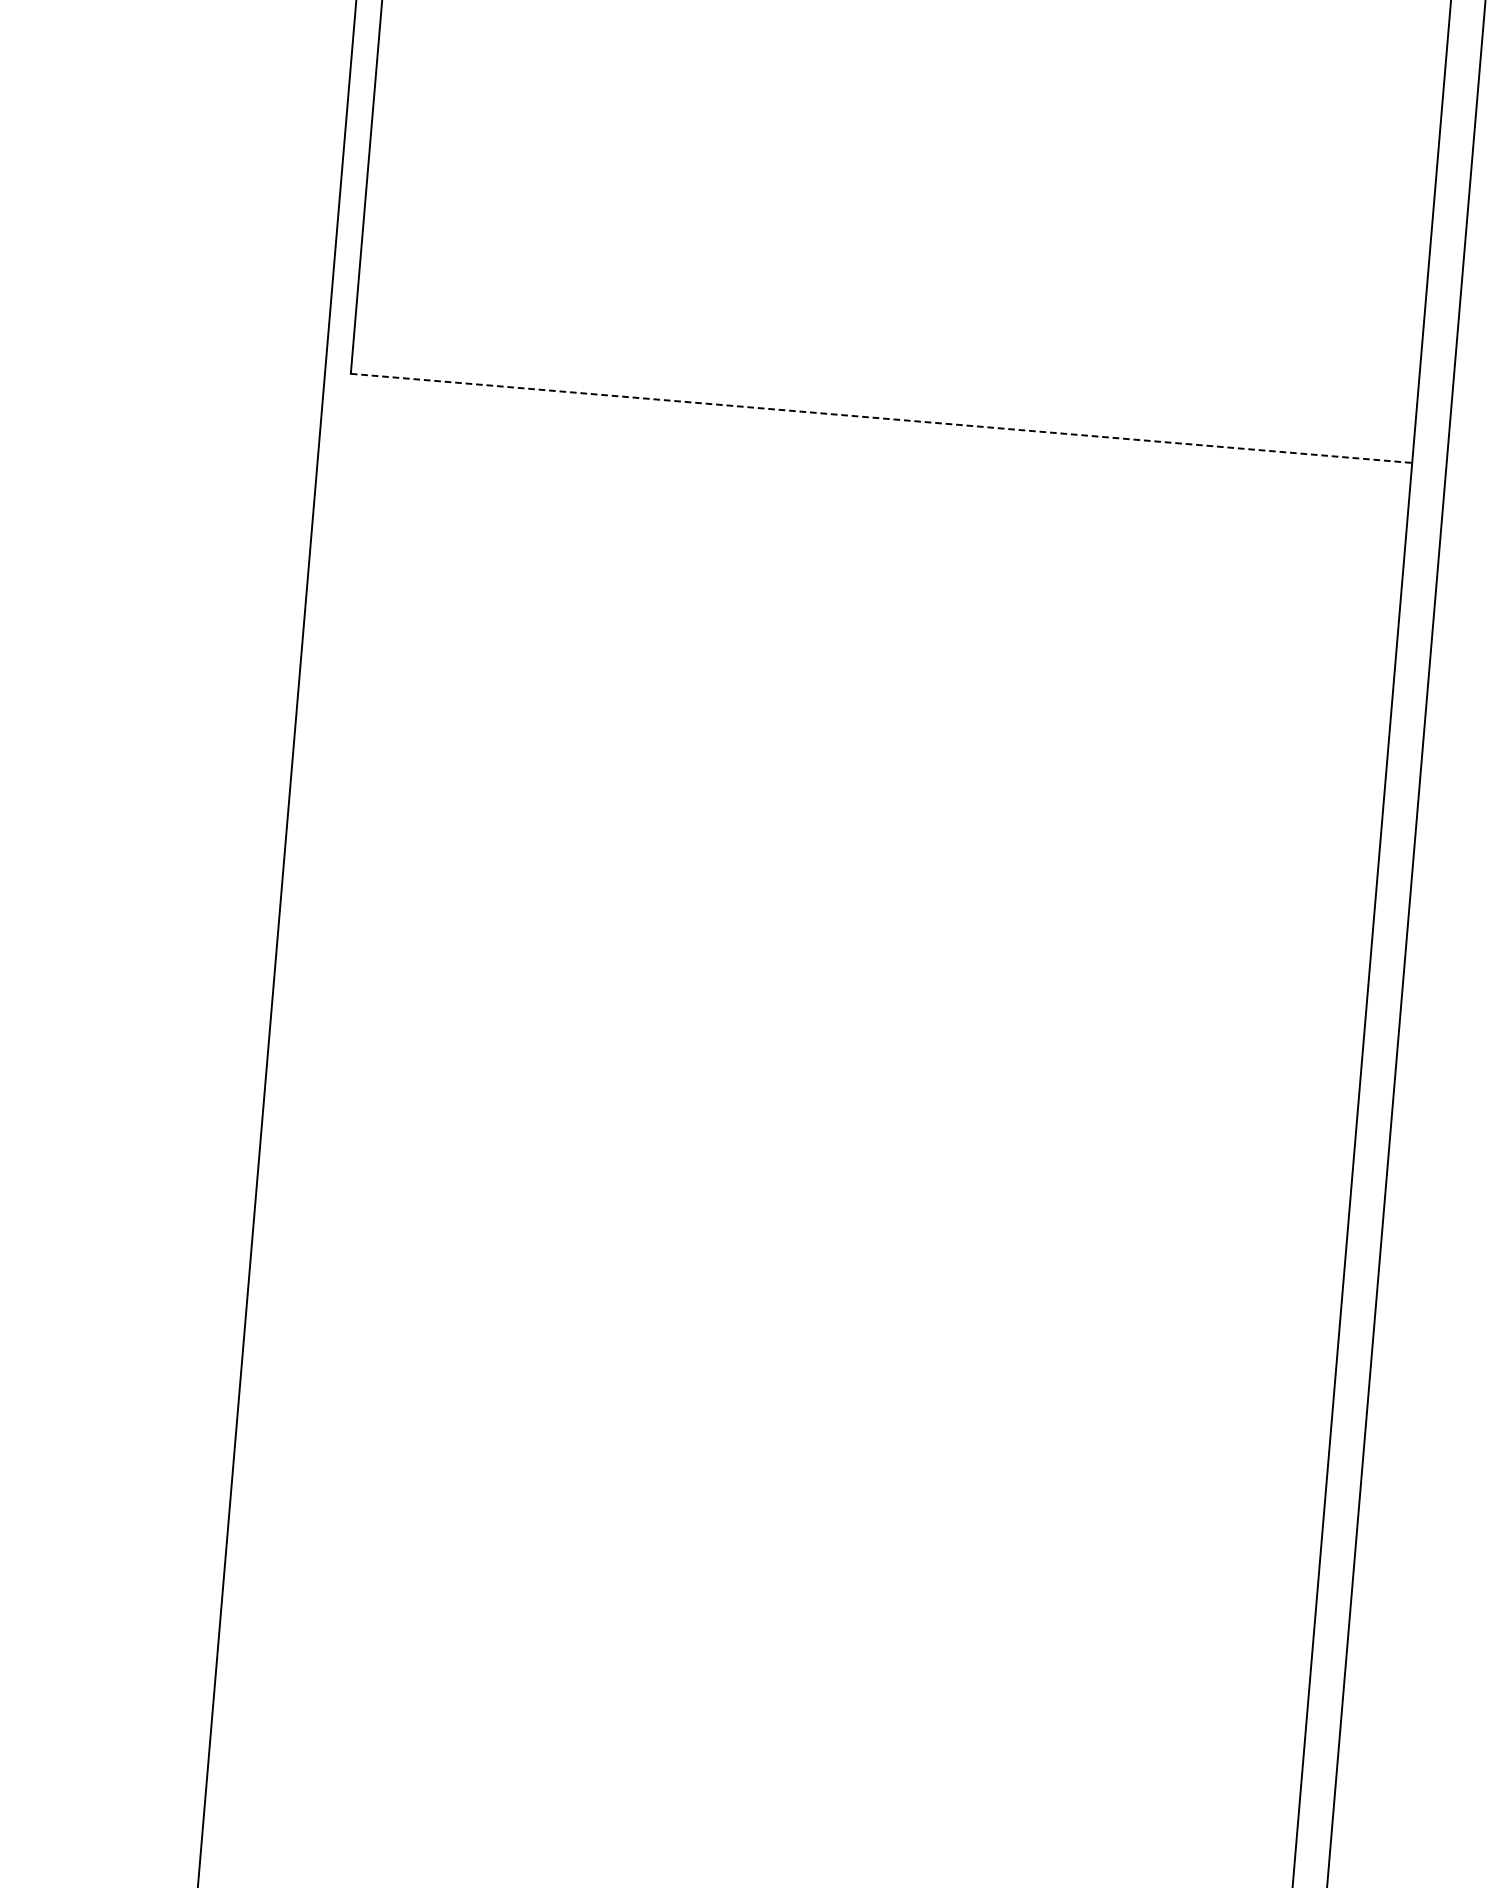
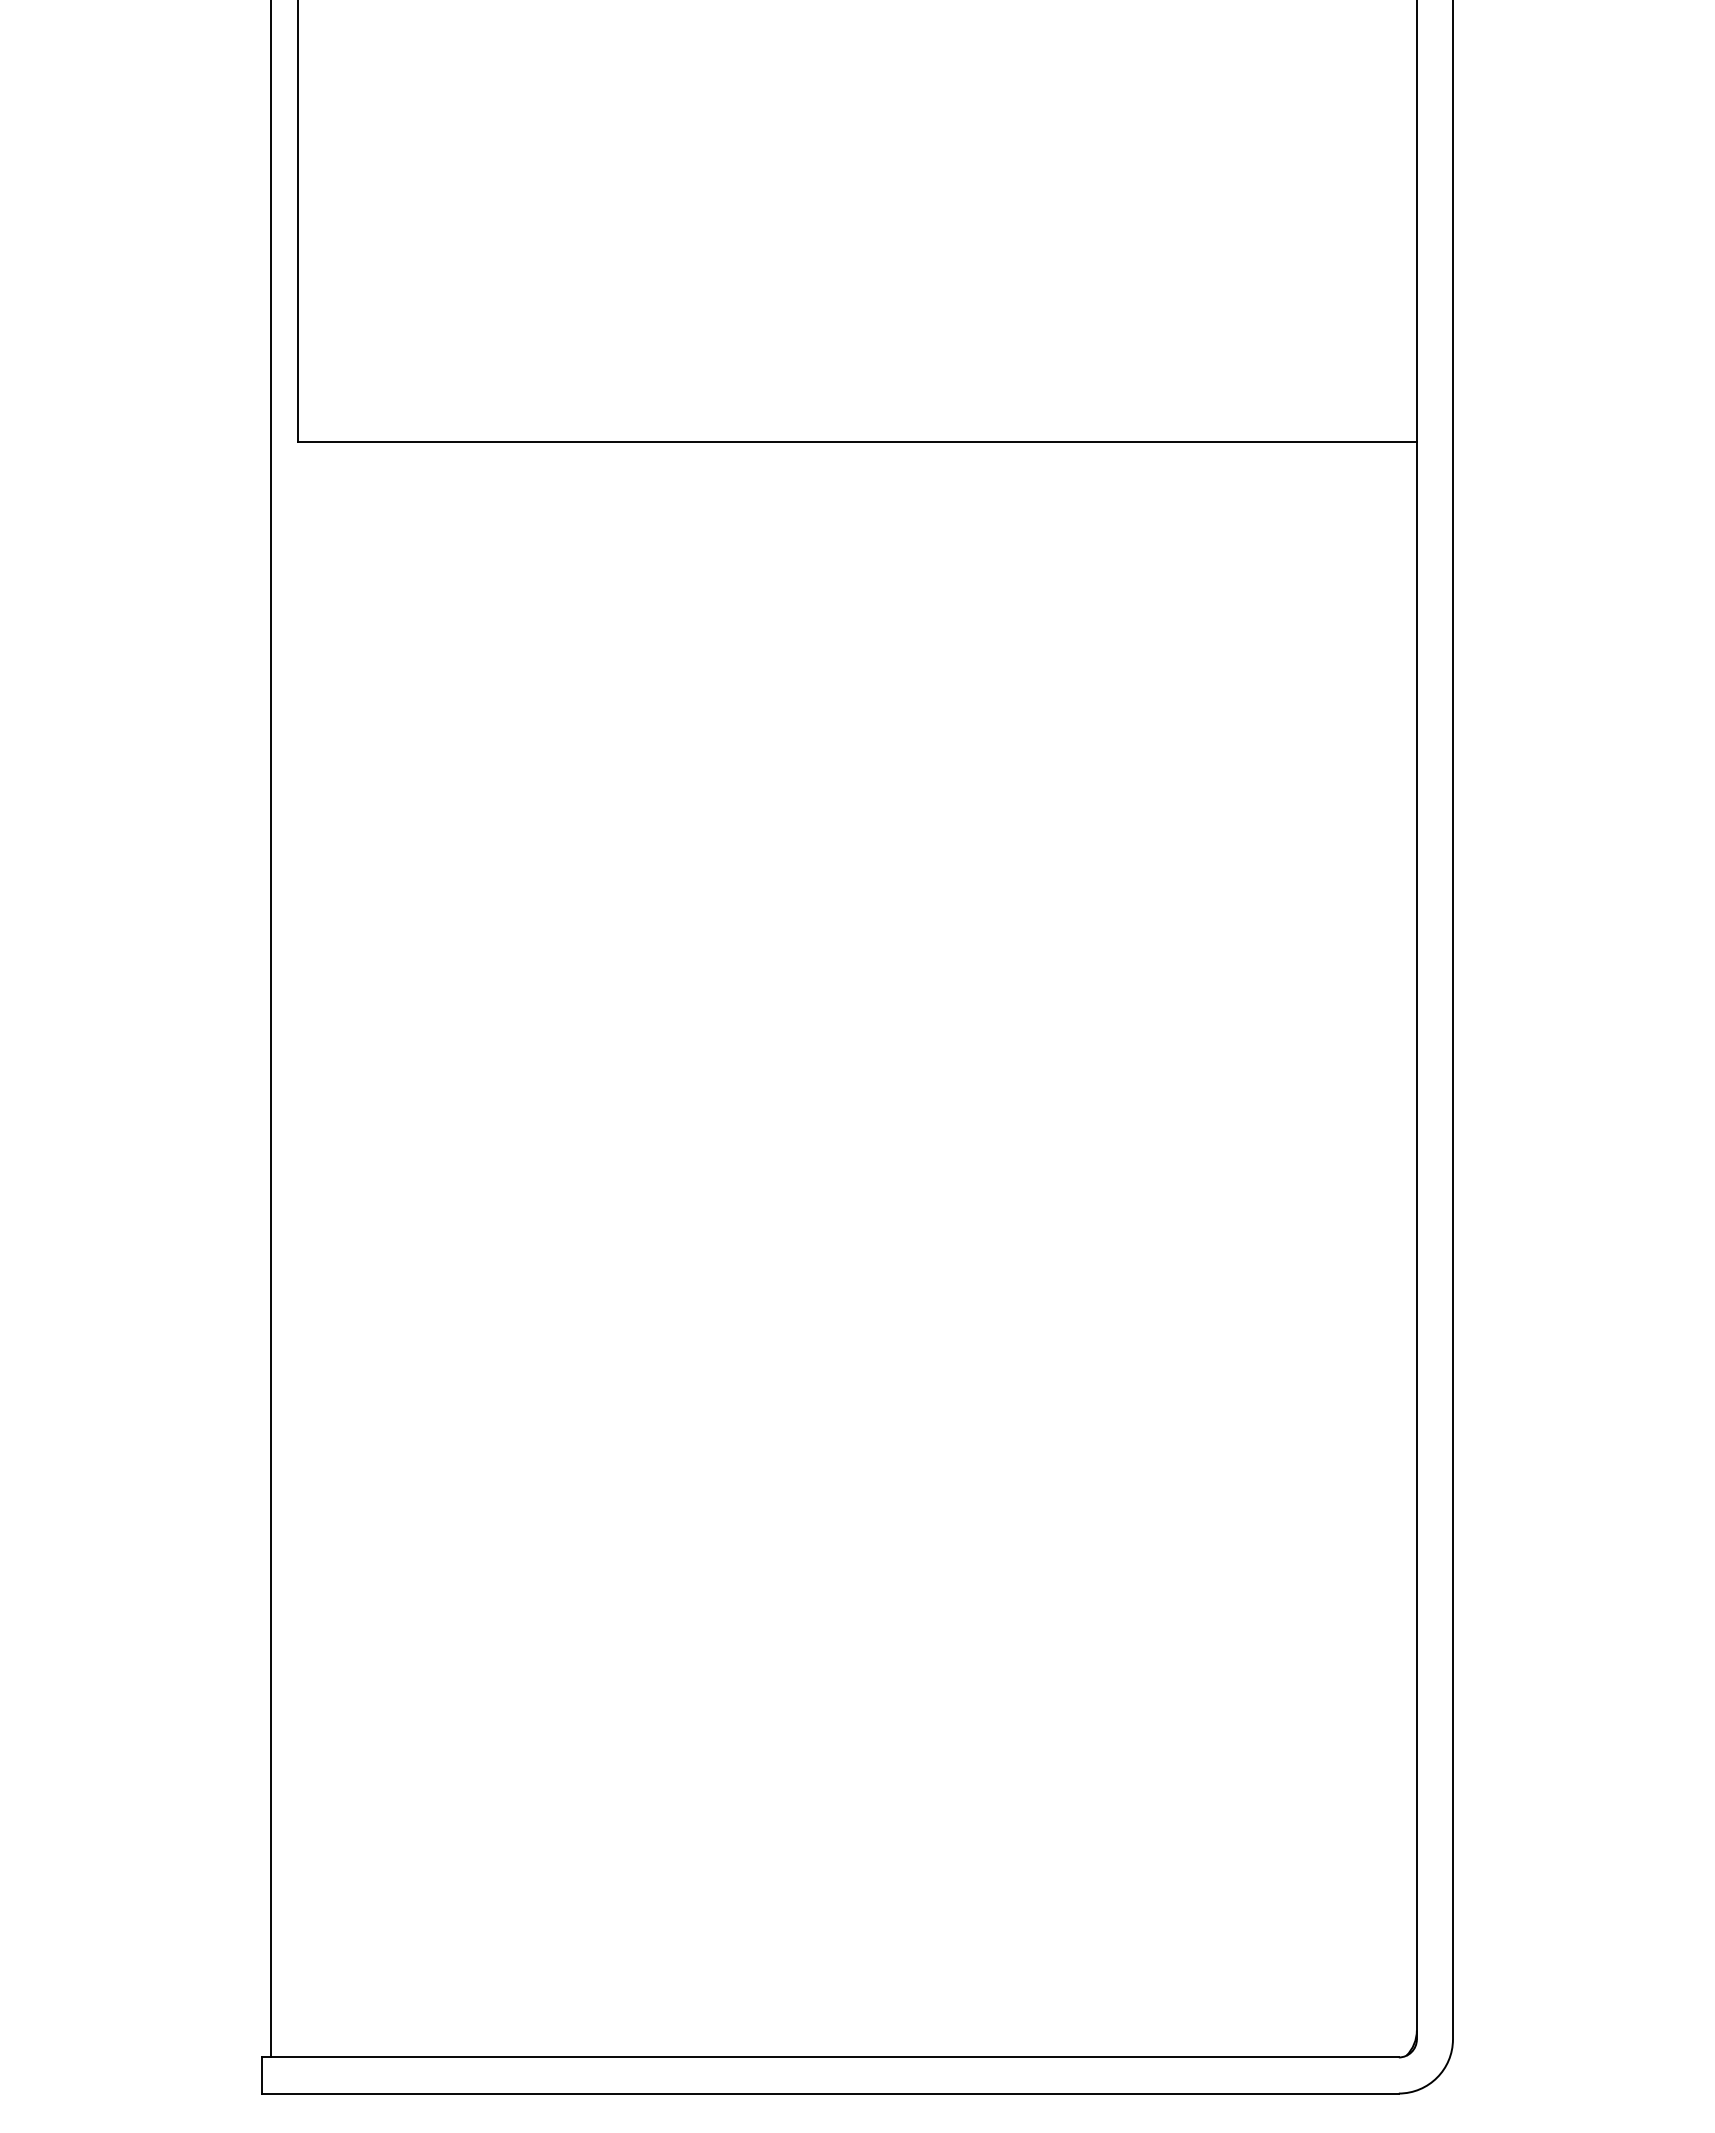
line: (881, 418) -> (857, 442), dashed -> solid

